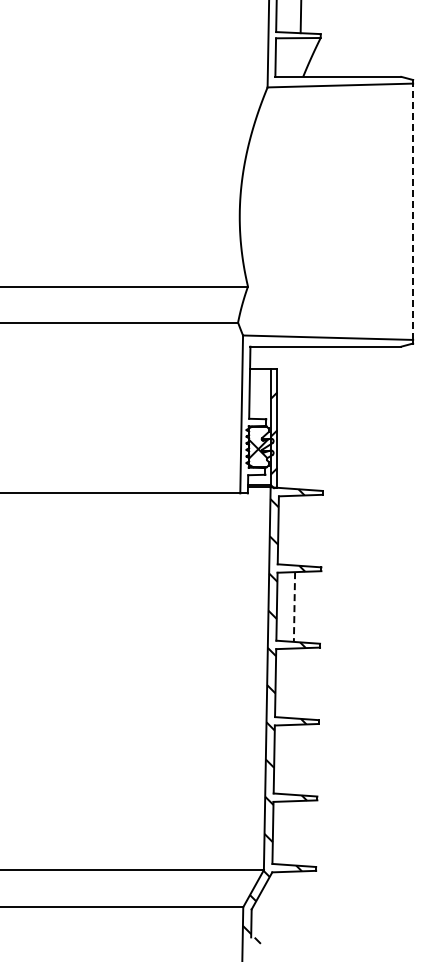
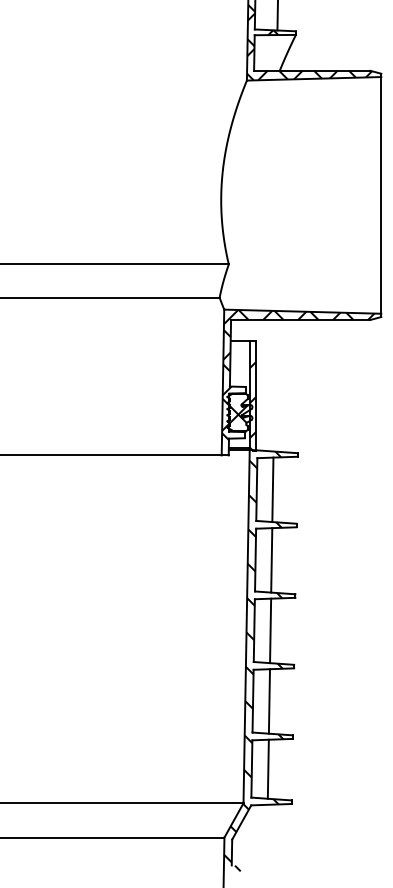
hatch: (335, 46) -> (309, 42), added
line: (413, 211) -> (381, 195), dashed -> solid
hatch: (322, 405) -> (297, 374), added
line: (295, 530) -> (272, 489), added
line: (294, 607) -> (271, 560), dashed -> solid
line: (292, 683) -> (269, 630), added
line: (291, 759) -> (268, 701), added
line: (290, 833) -> (268, 769), added

